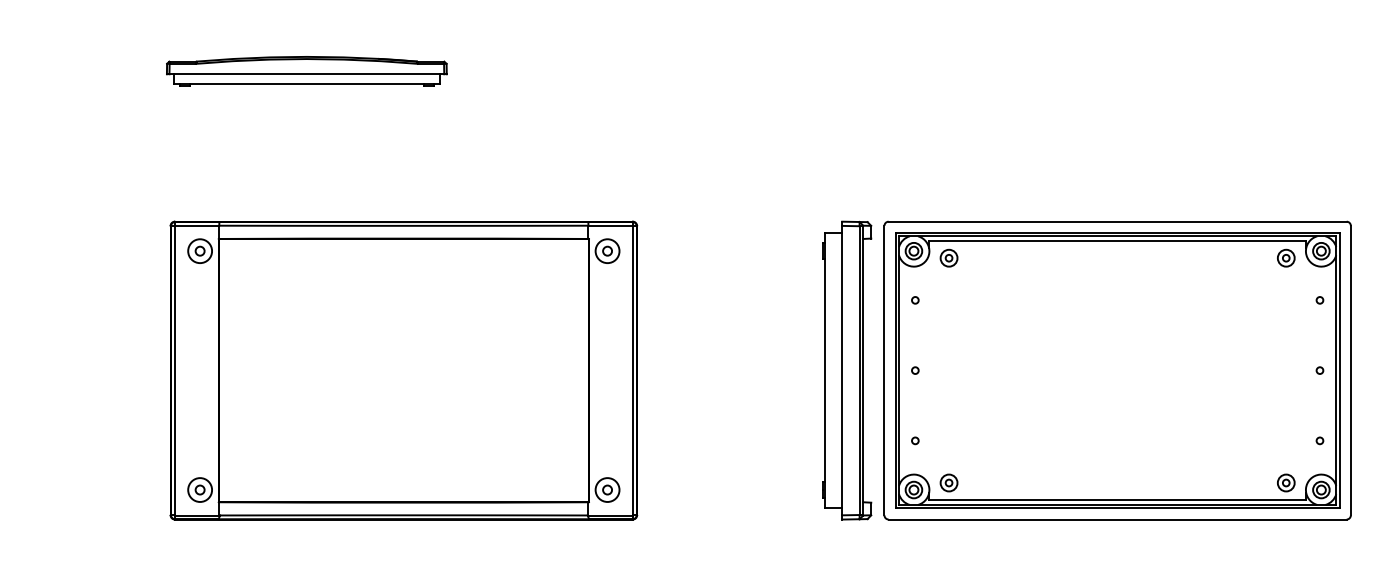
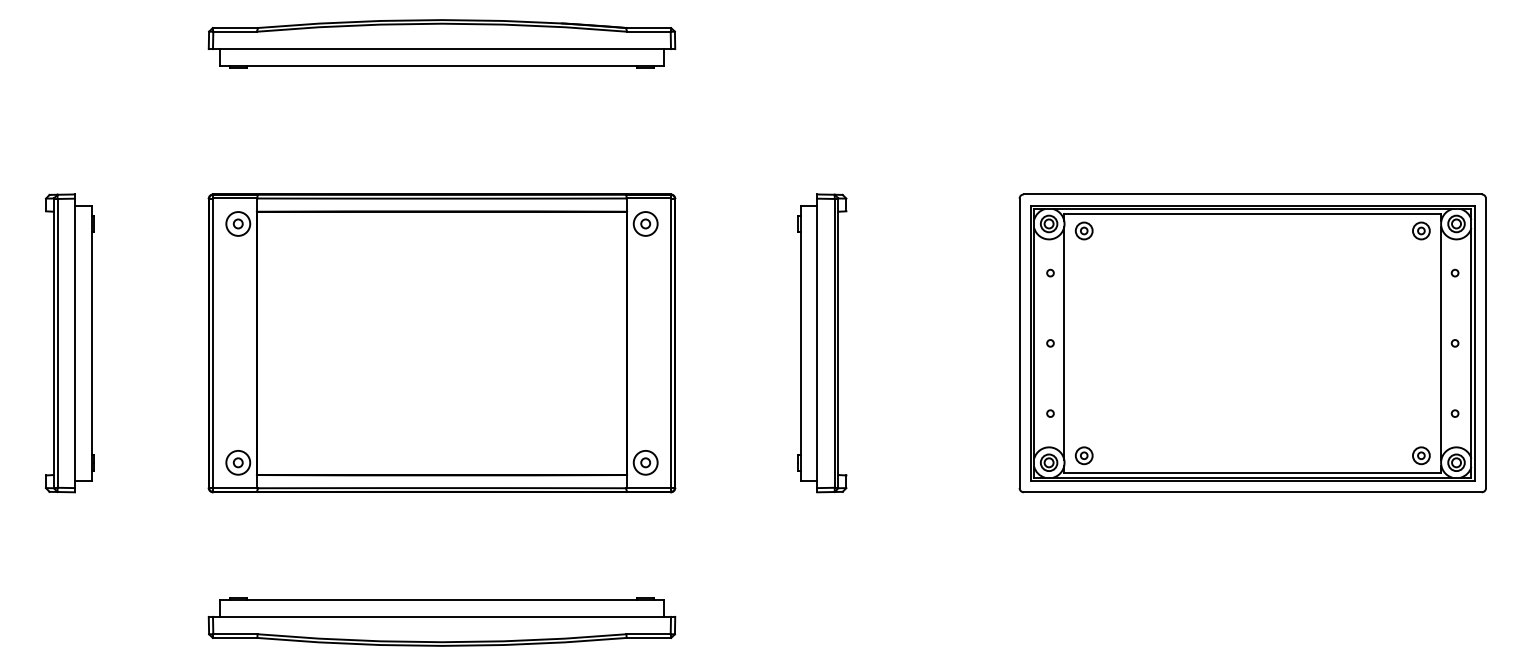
part: (306, 70) -> (441, 43), size x1.67
line: (929, 369) -> (1064, 342), added
line: (1306, 369) -> (1441, 342), added
part: (403, 370) -> (441, 343), moved
part: (847, 370) -> (822, 343), moved

